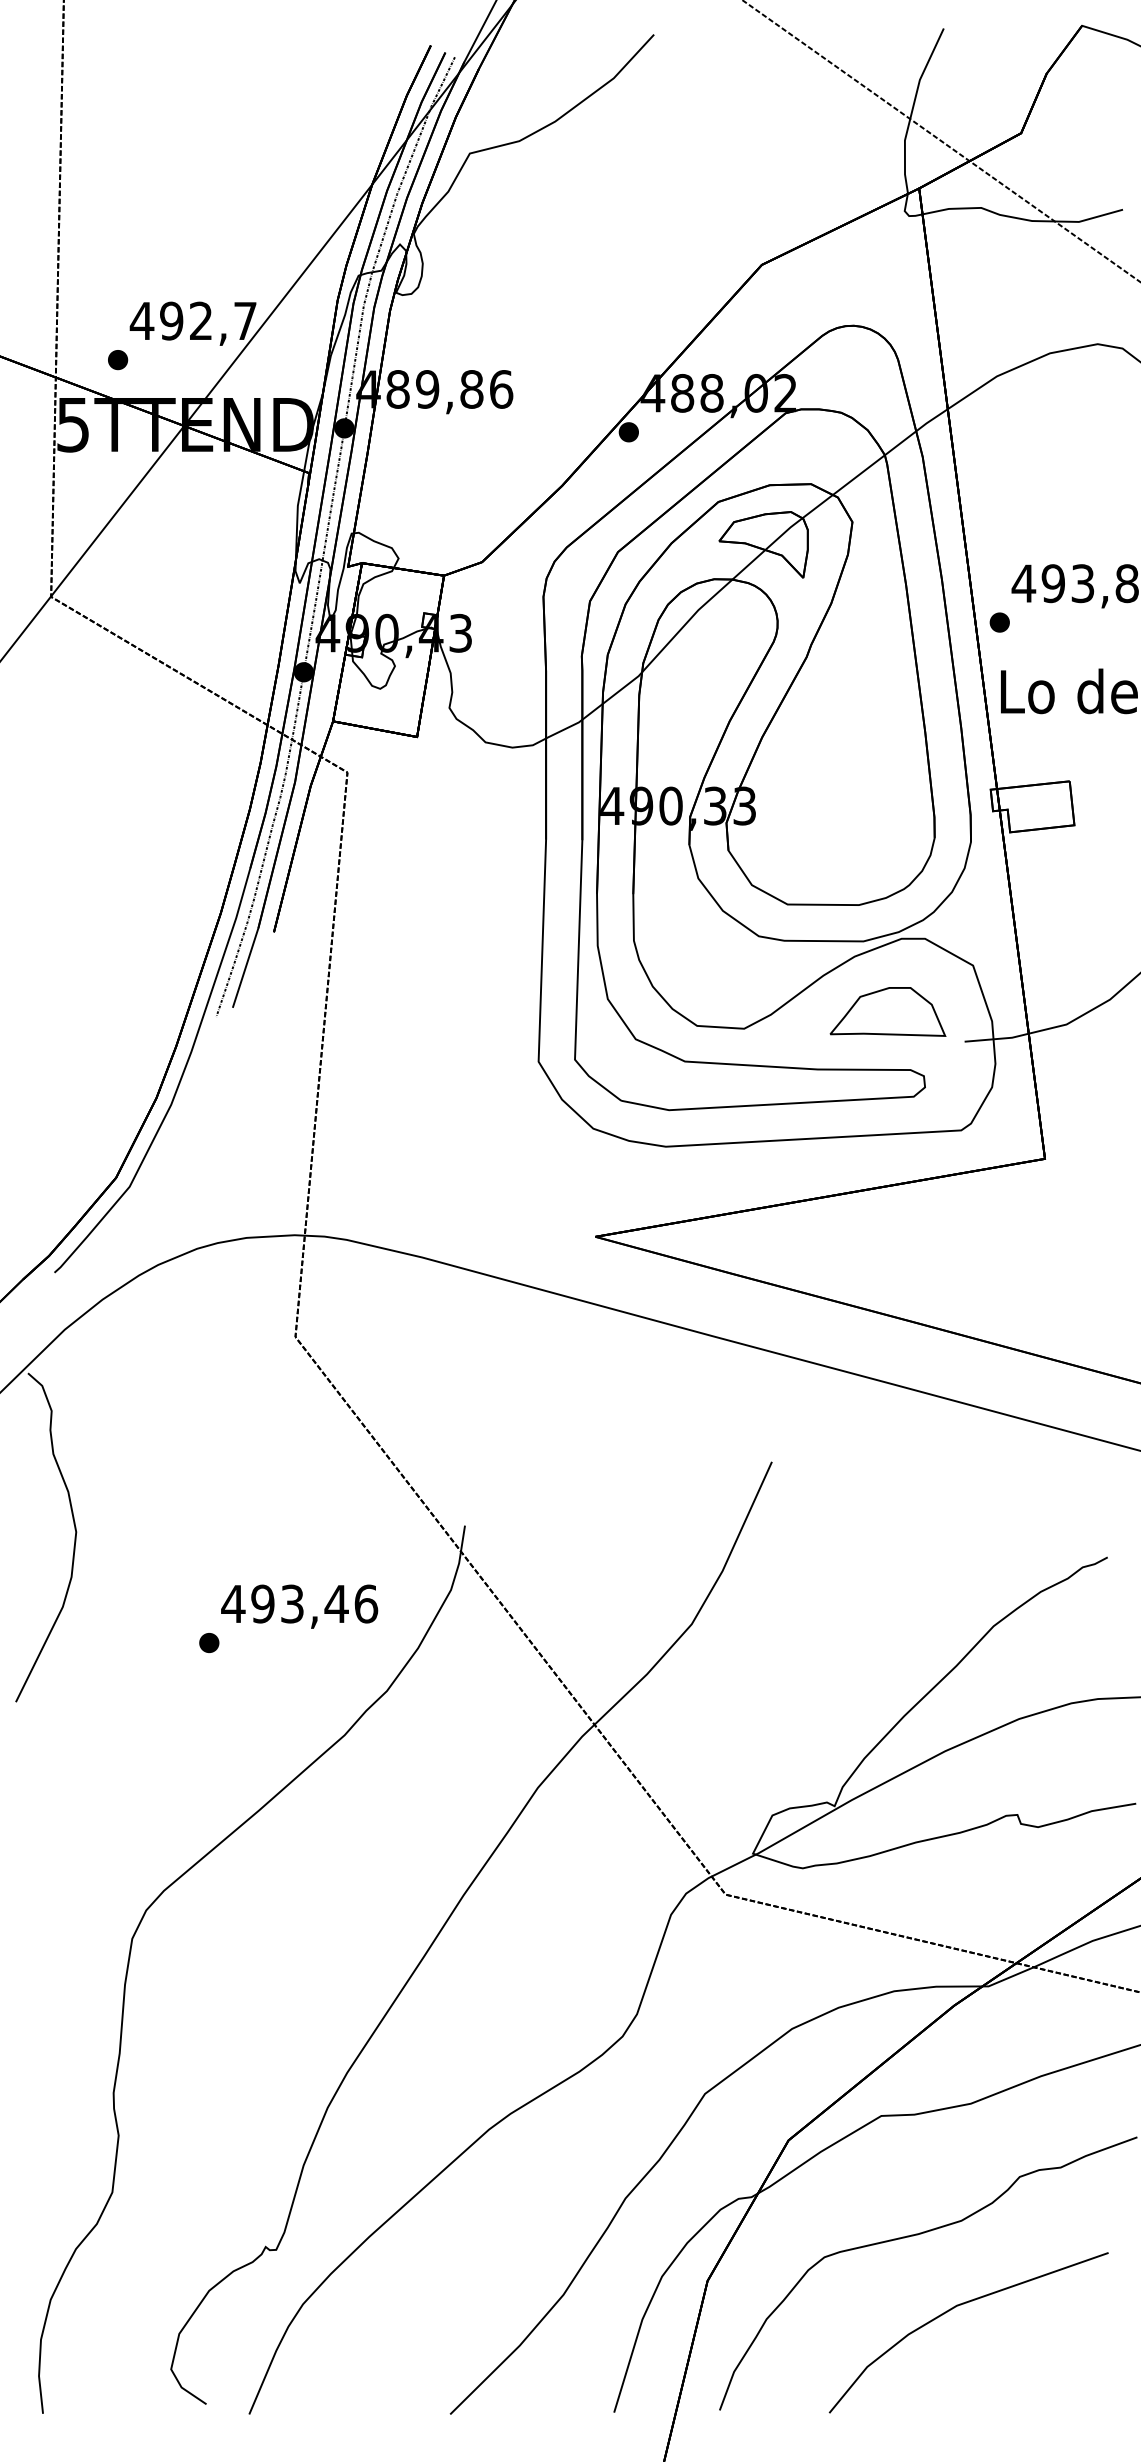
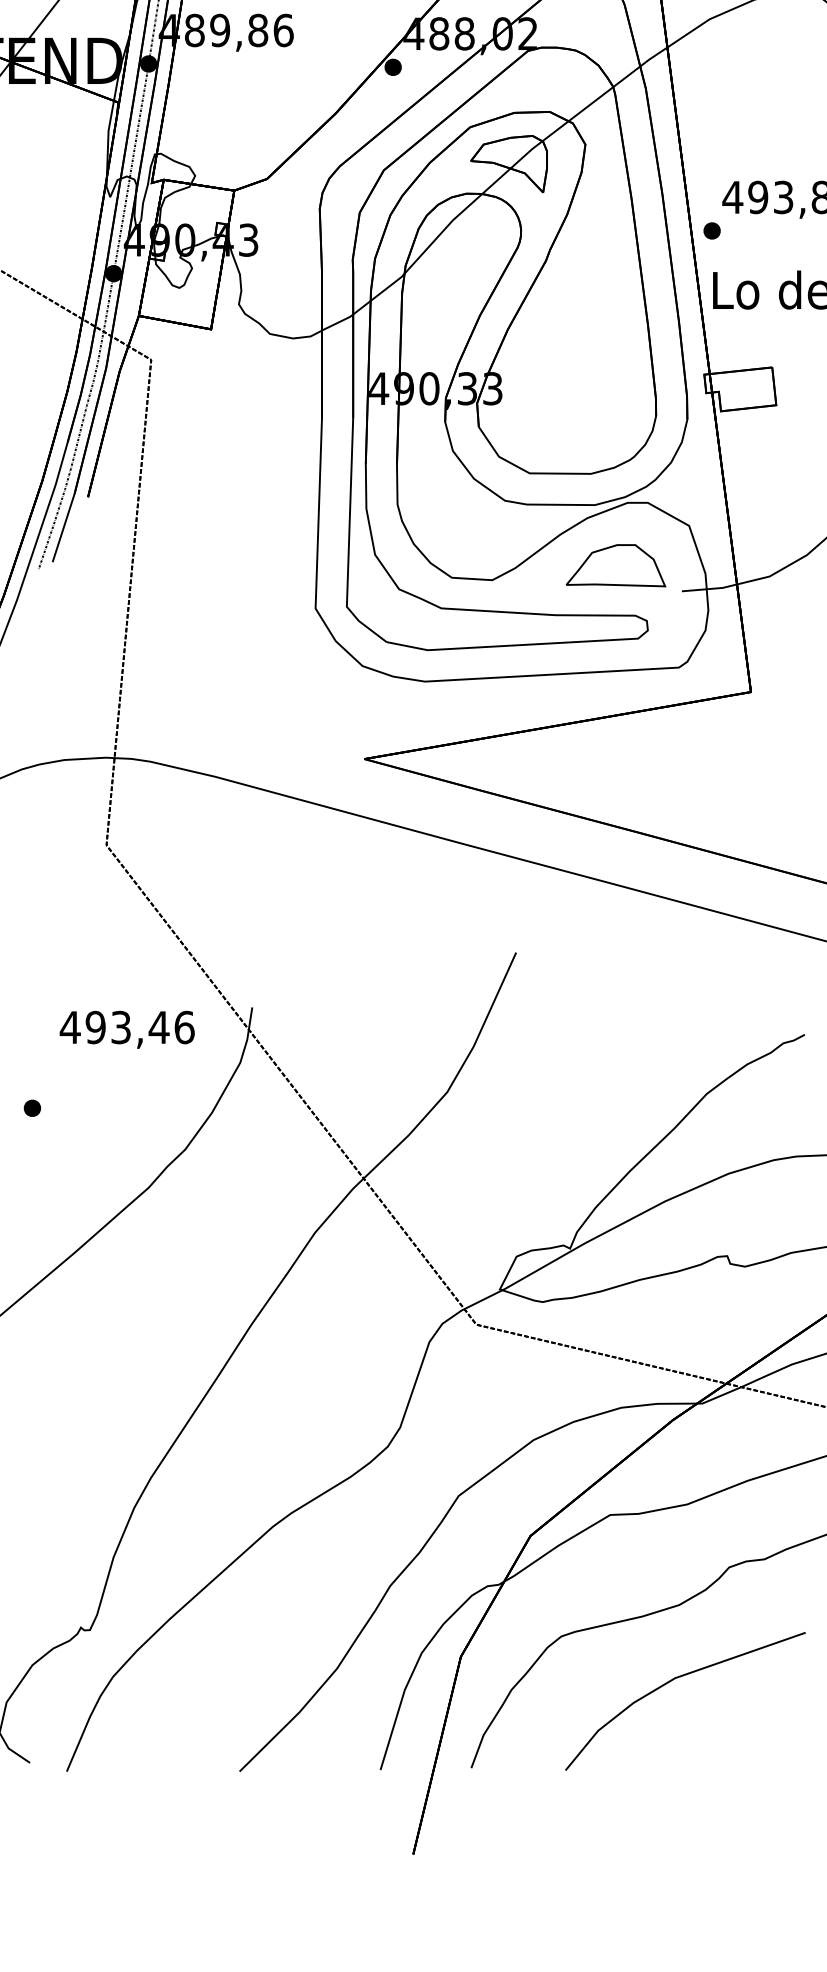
text: (299, 1606) -> (127, 1029), moved

